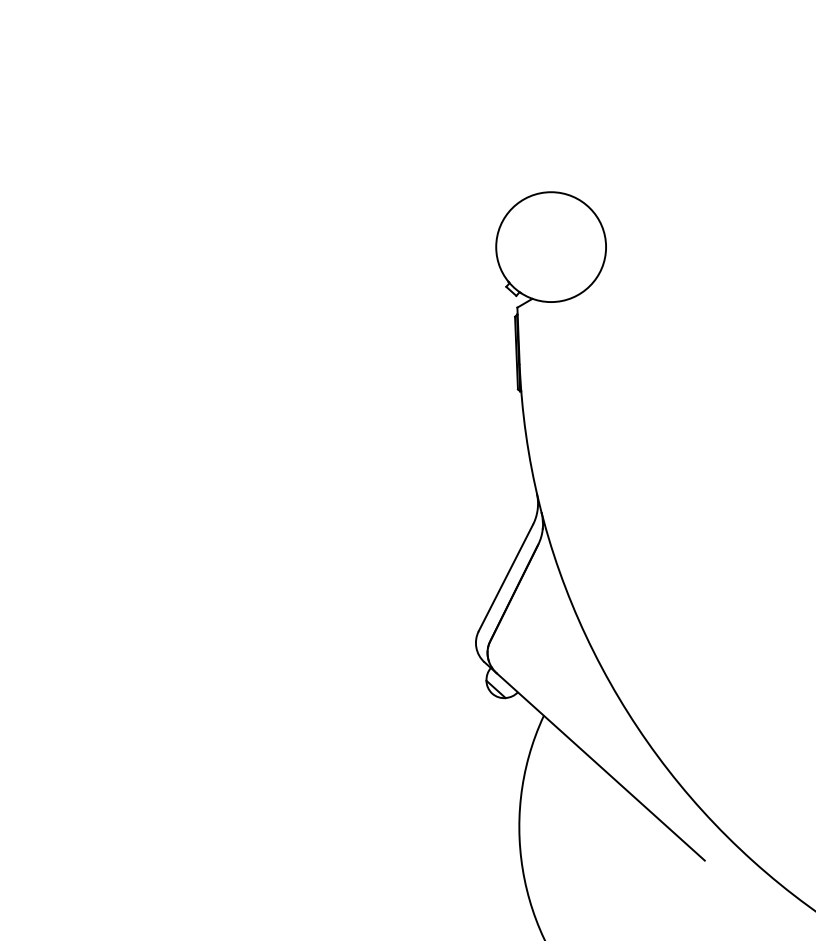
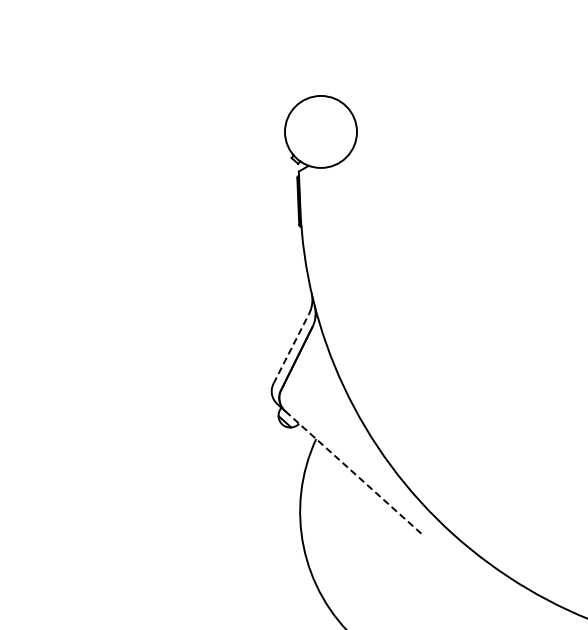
line: (506, 577) -> (291, 348), solid -> dashed
line: (600, 766) -> (353, 472), solid -> dashed

